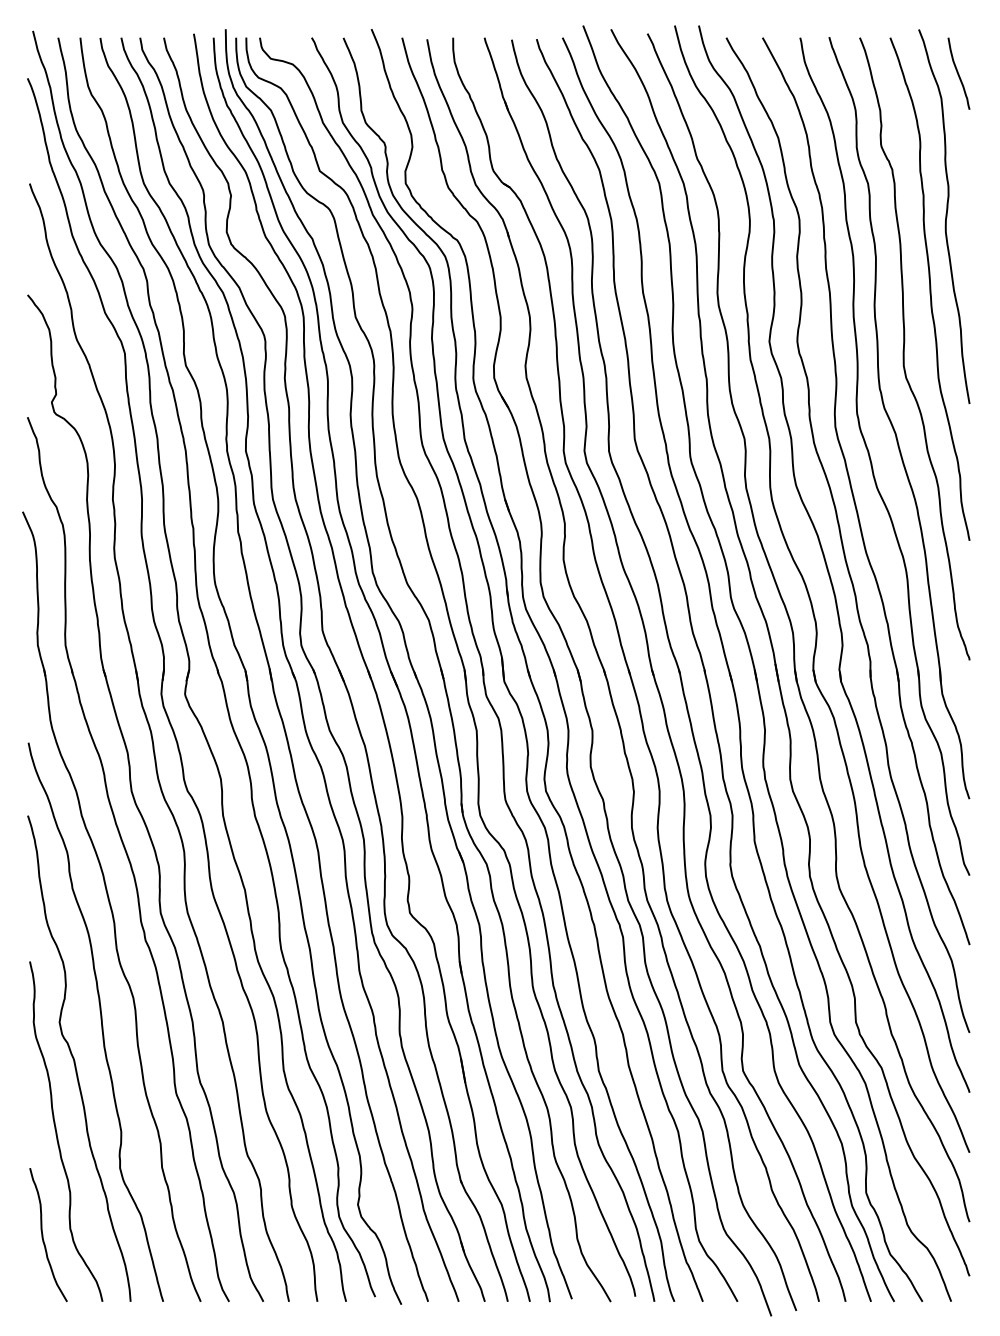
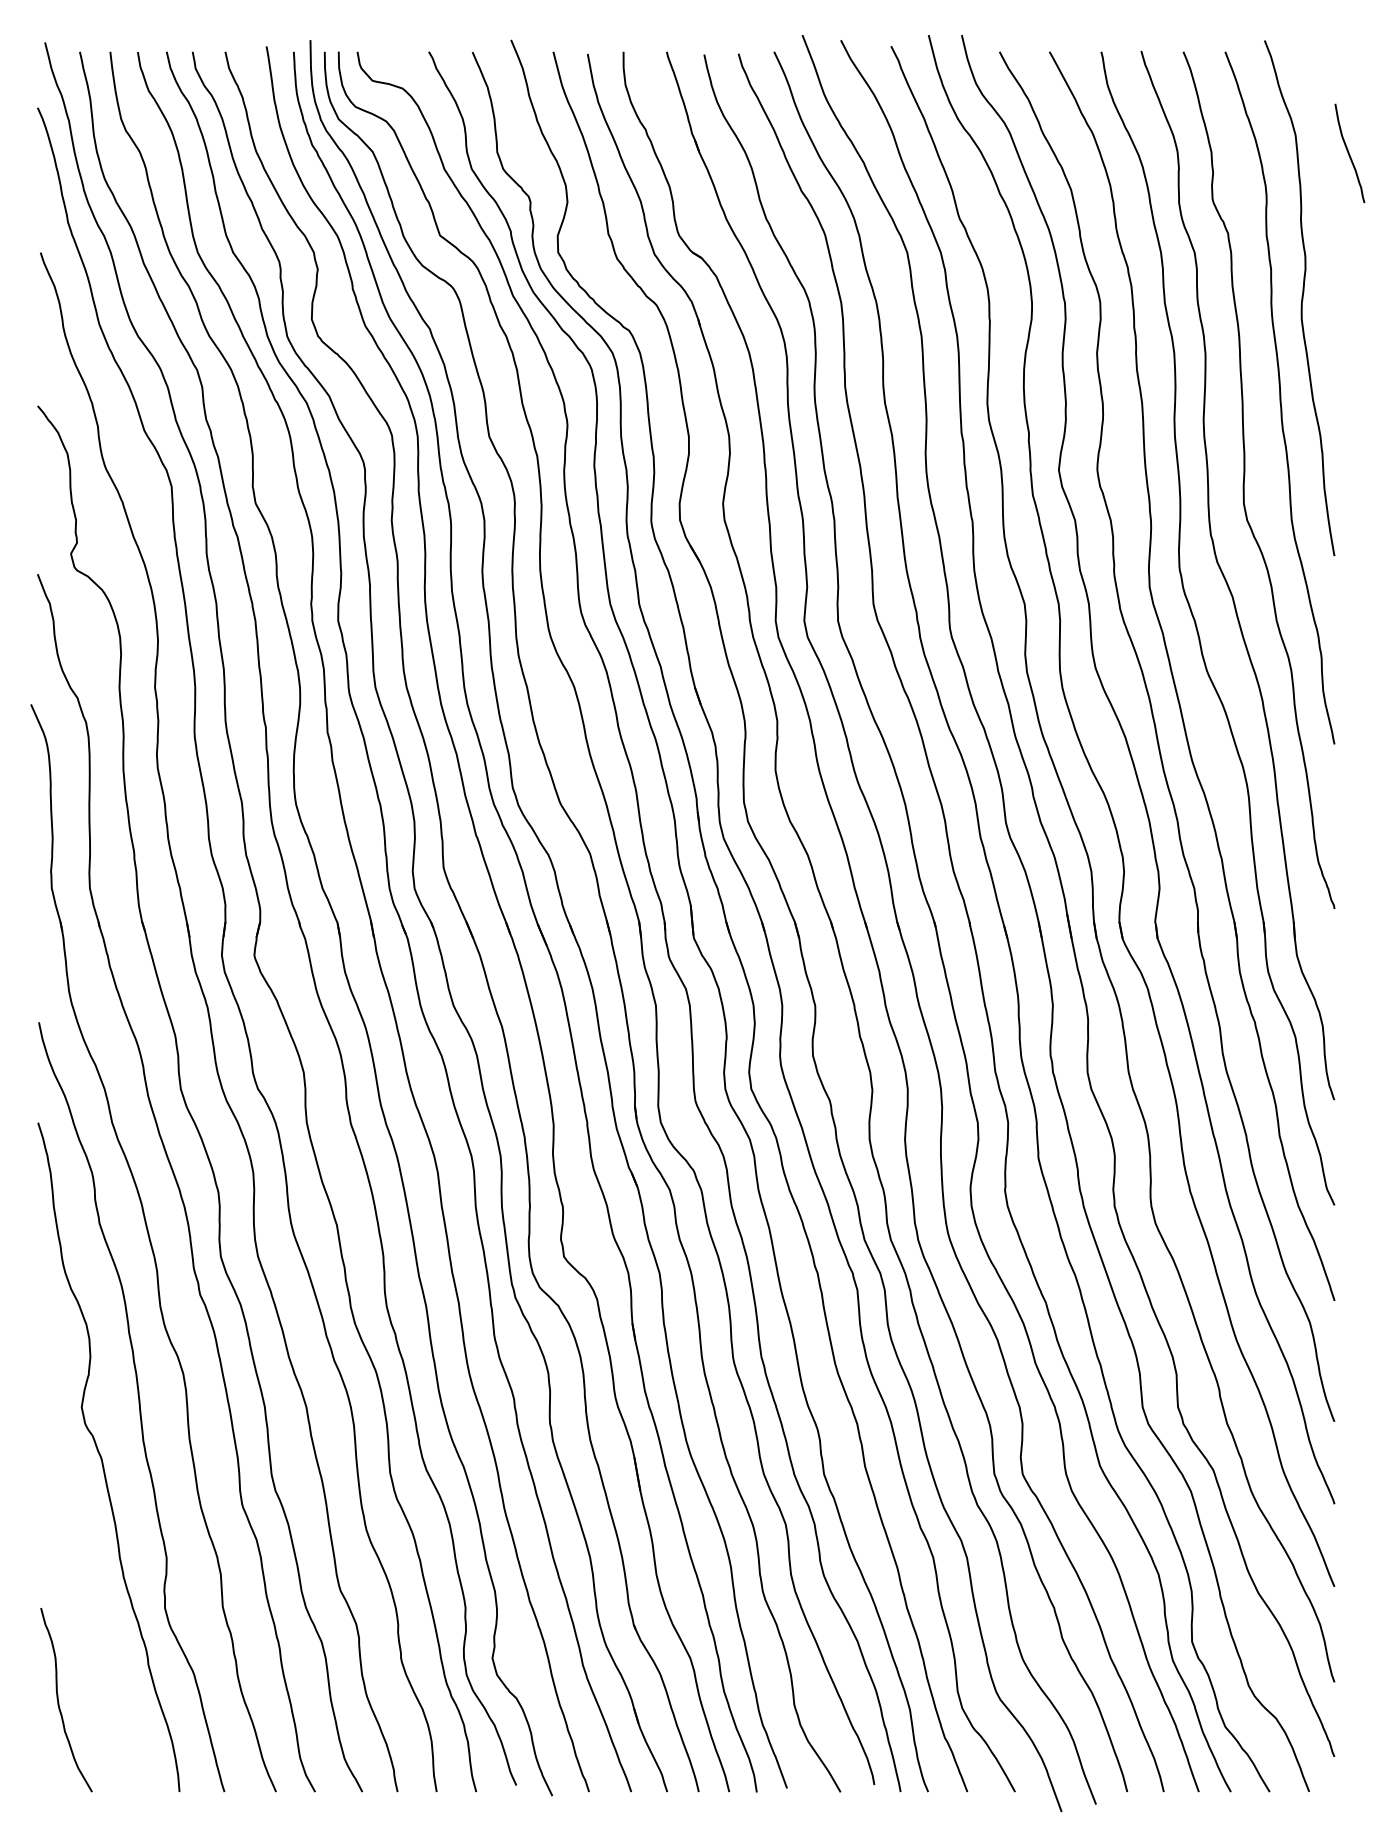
curve: (958, 73) -> (1349, 152), moved
curve: (57, 1132) -> (78, 1559), removed

